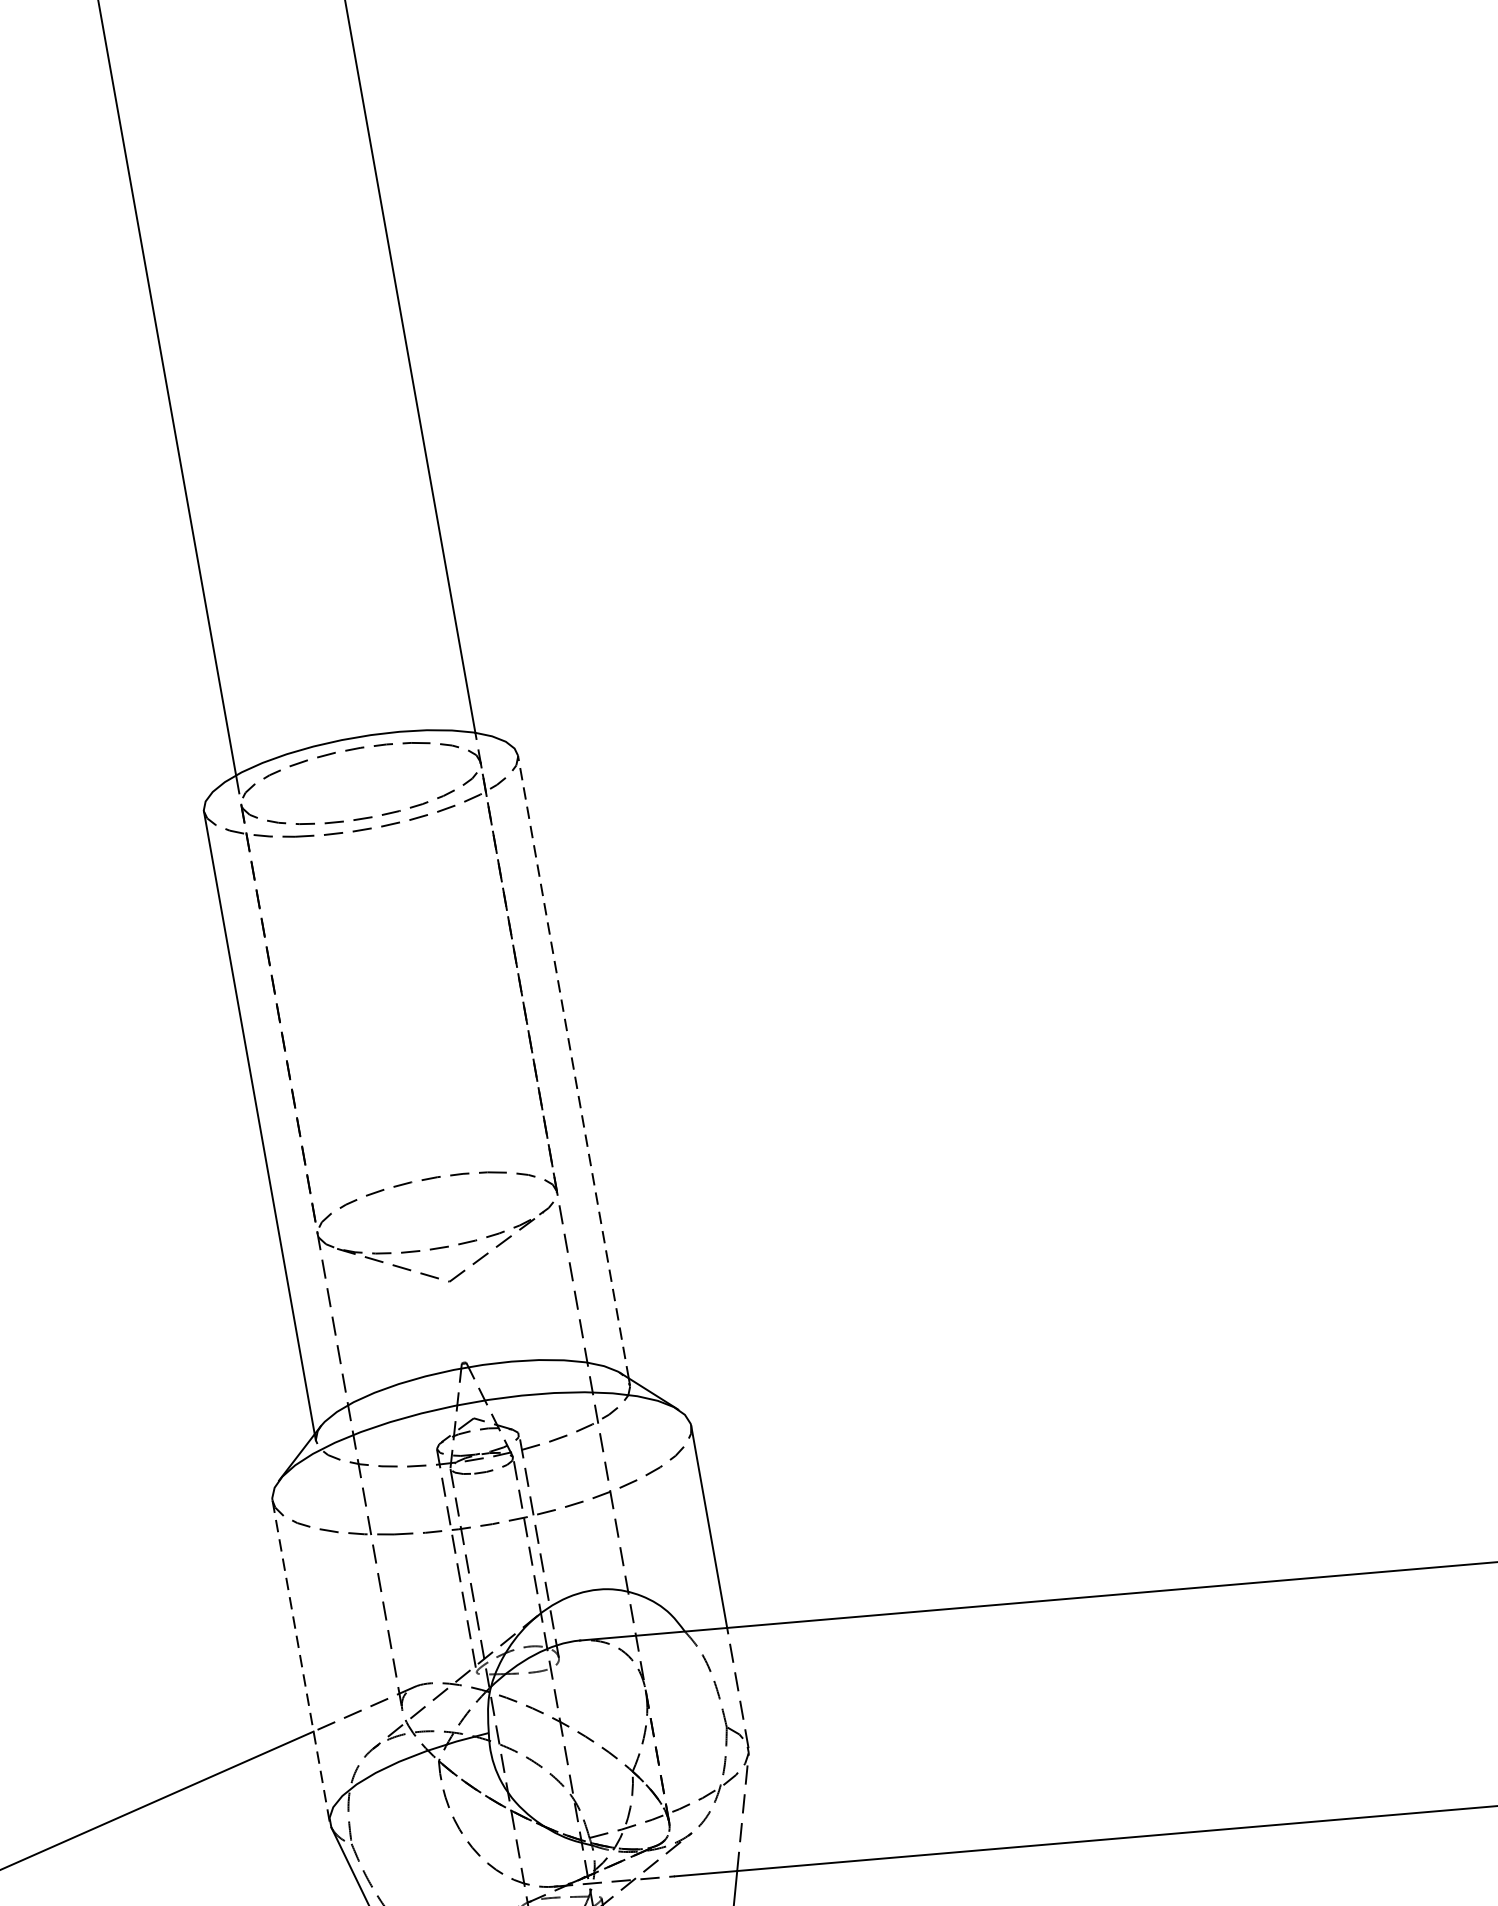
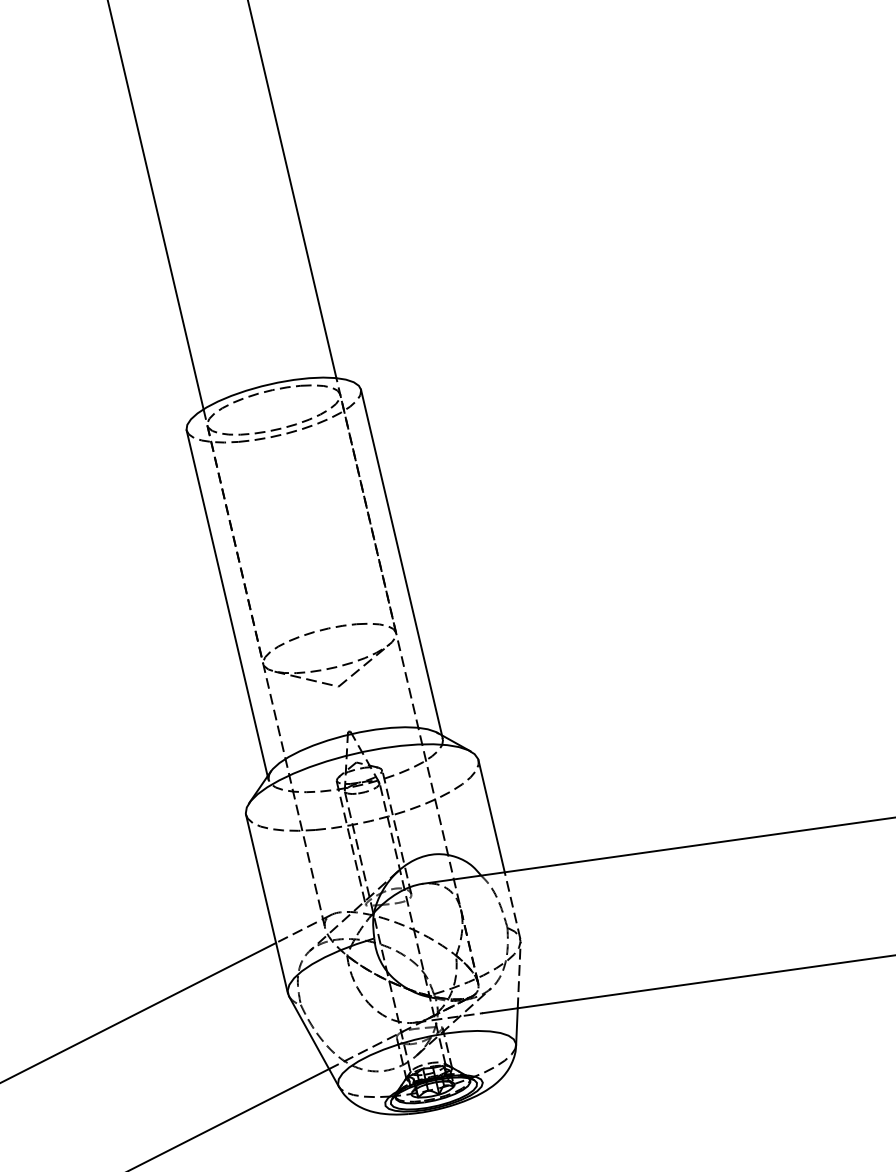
line: (573, 1066) -> (401, 562), dashed -> solid
line: (300, 1662) -> (266, 904), dashed -> solid

